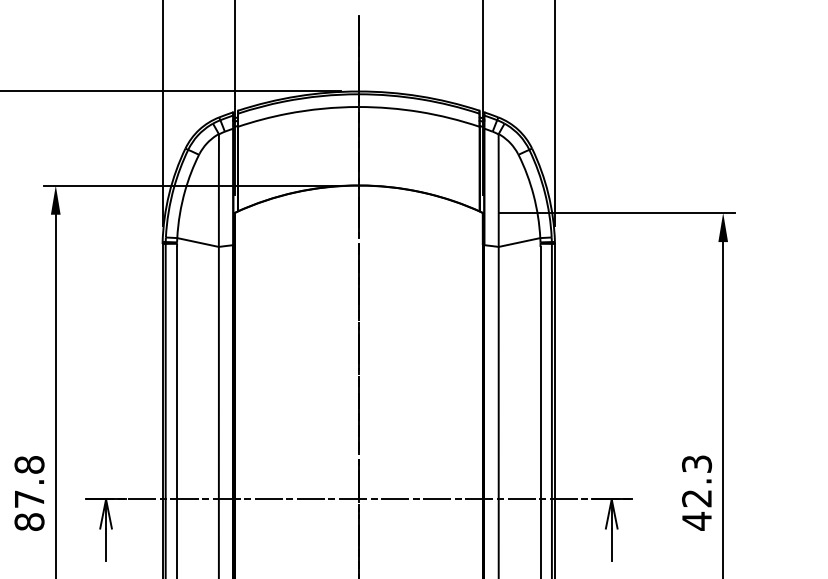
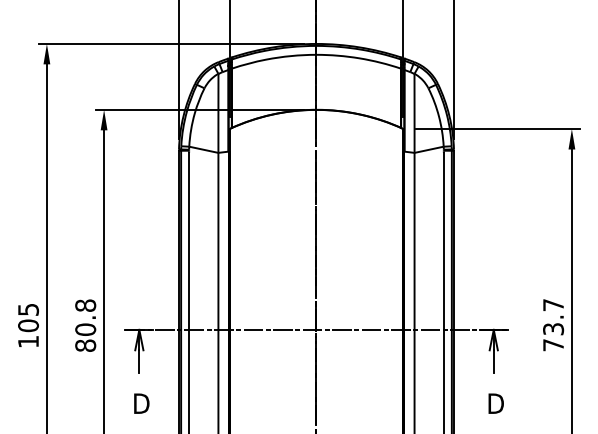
text: (696, 493) -> (553, 325), 42.3 -> 73.7
text: (29, 498) -> (85, 329), 87.8 -> 80.8

